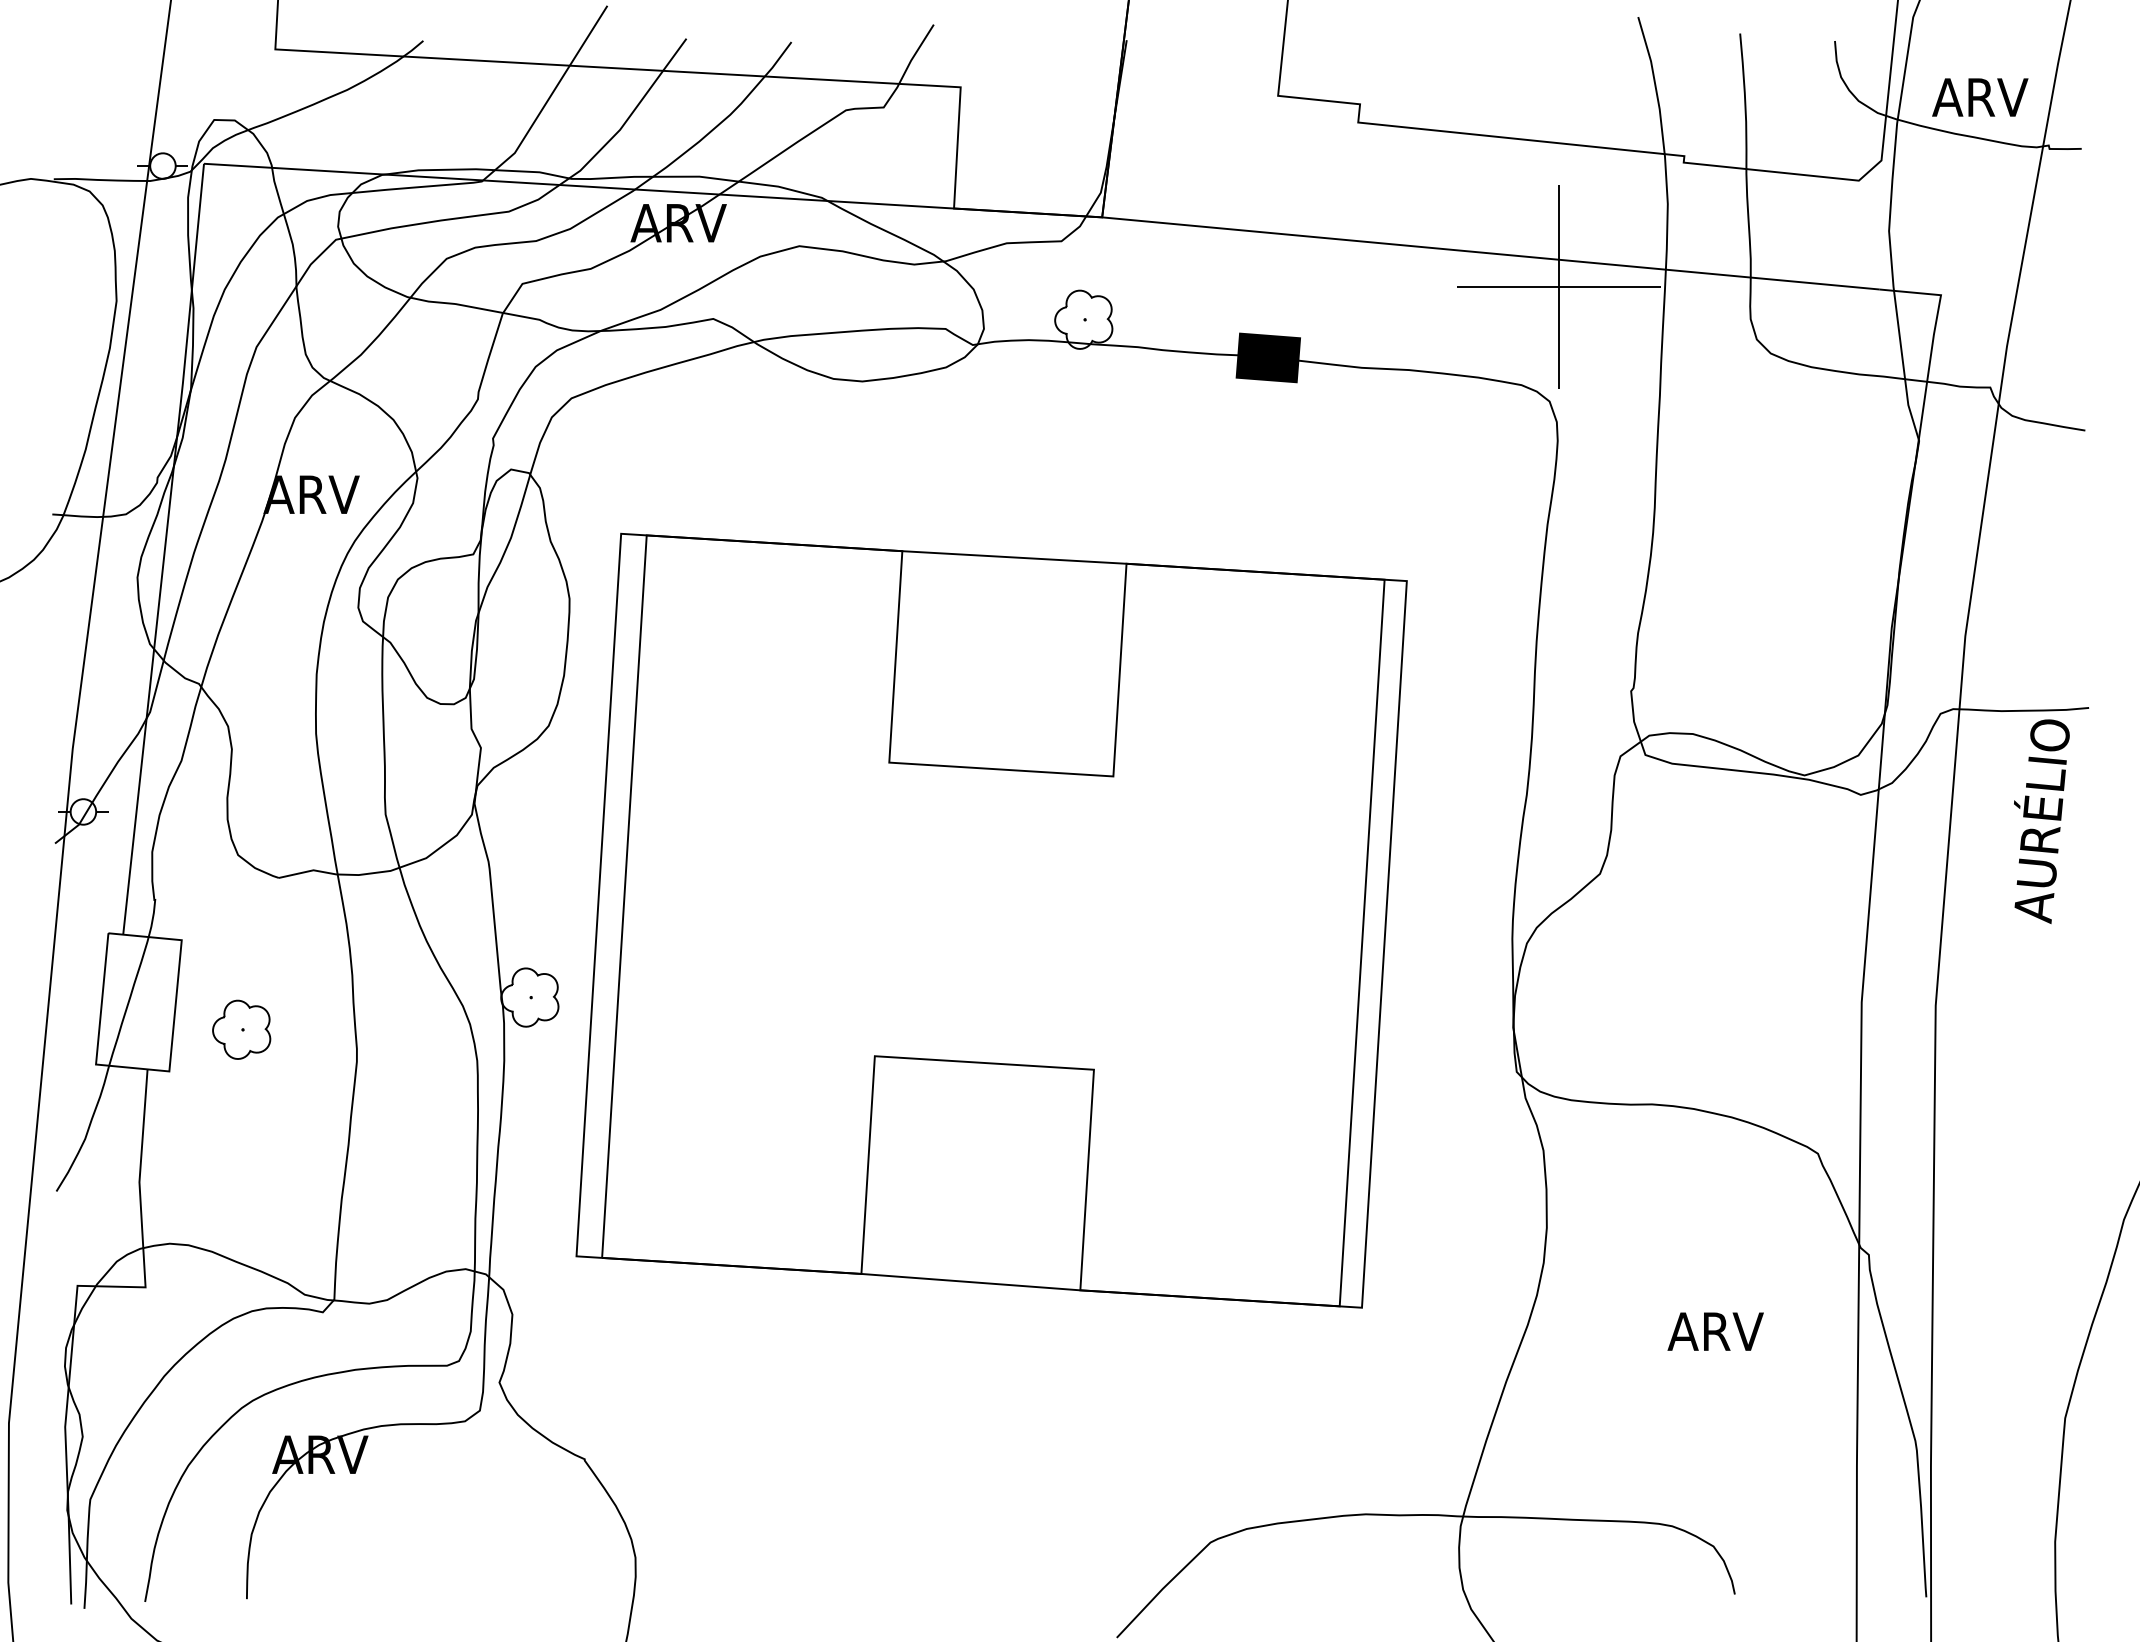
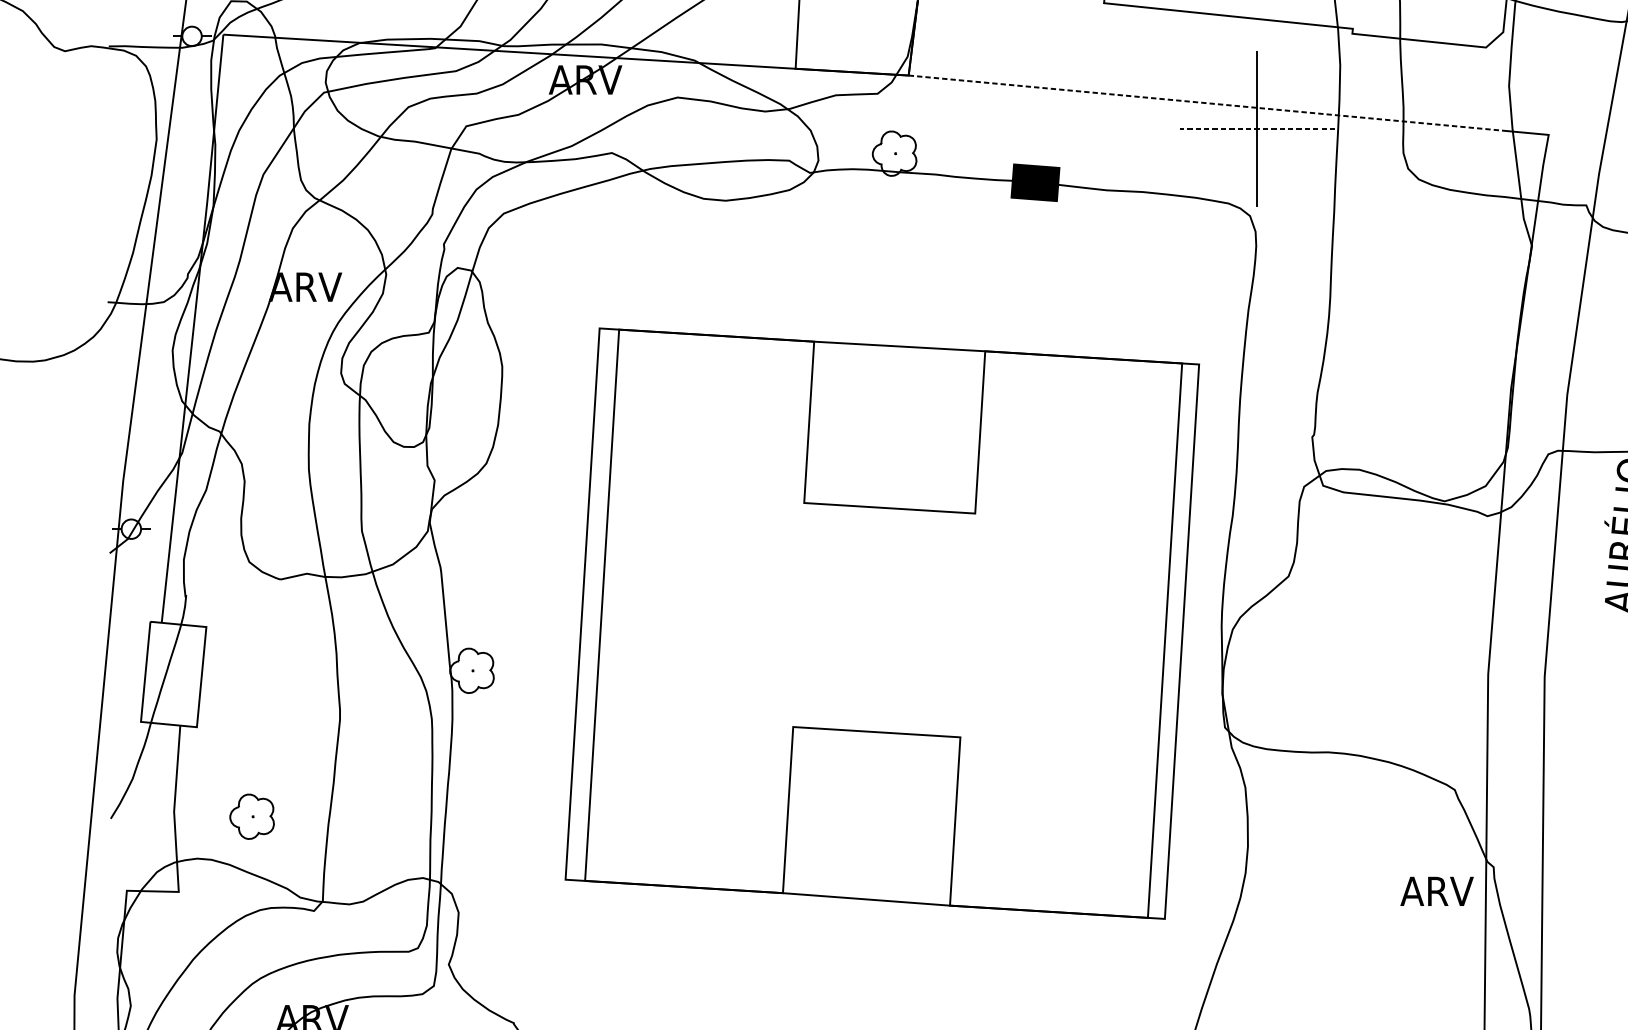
line: (1491, 253) -> (1205, 103), solid -> dashed
line: (1558, 287) -> (1256, 129), solid -> dashed
part: (991, 920) -> (882, 623), moved
part: (241, 1029) -> (251, 816), moved
text: (1715, 1331) -> (1436, 891), moved

